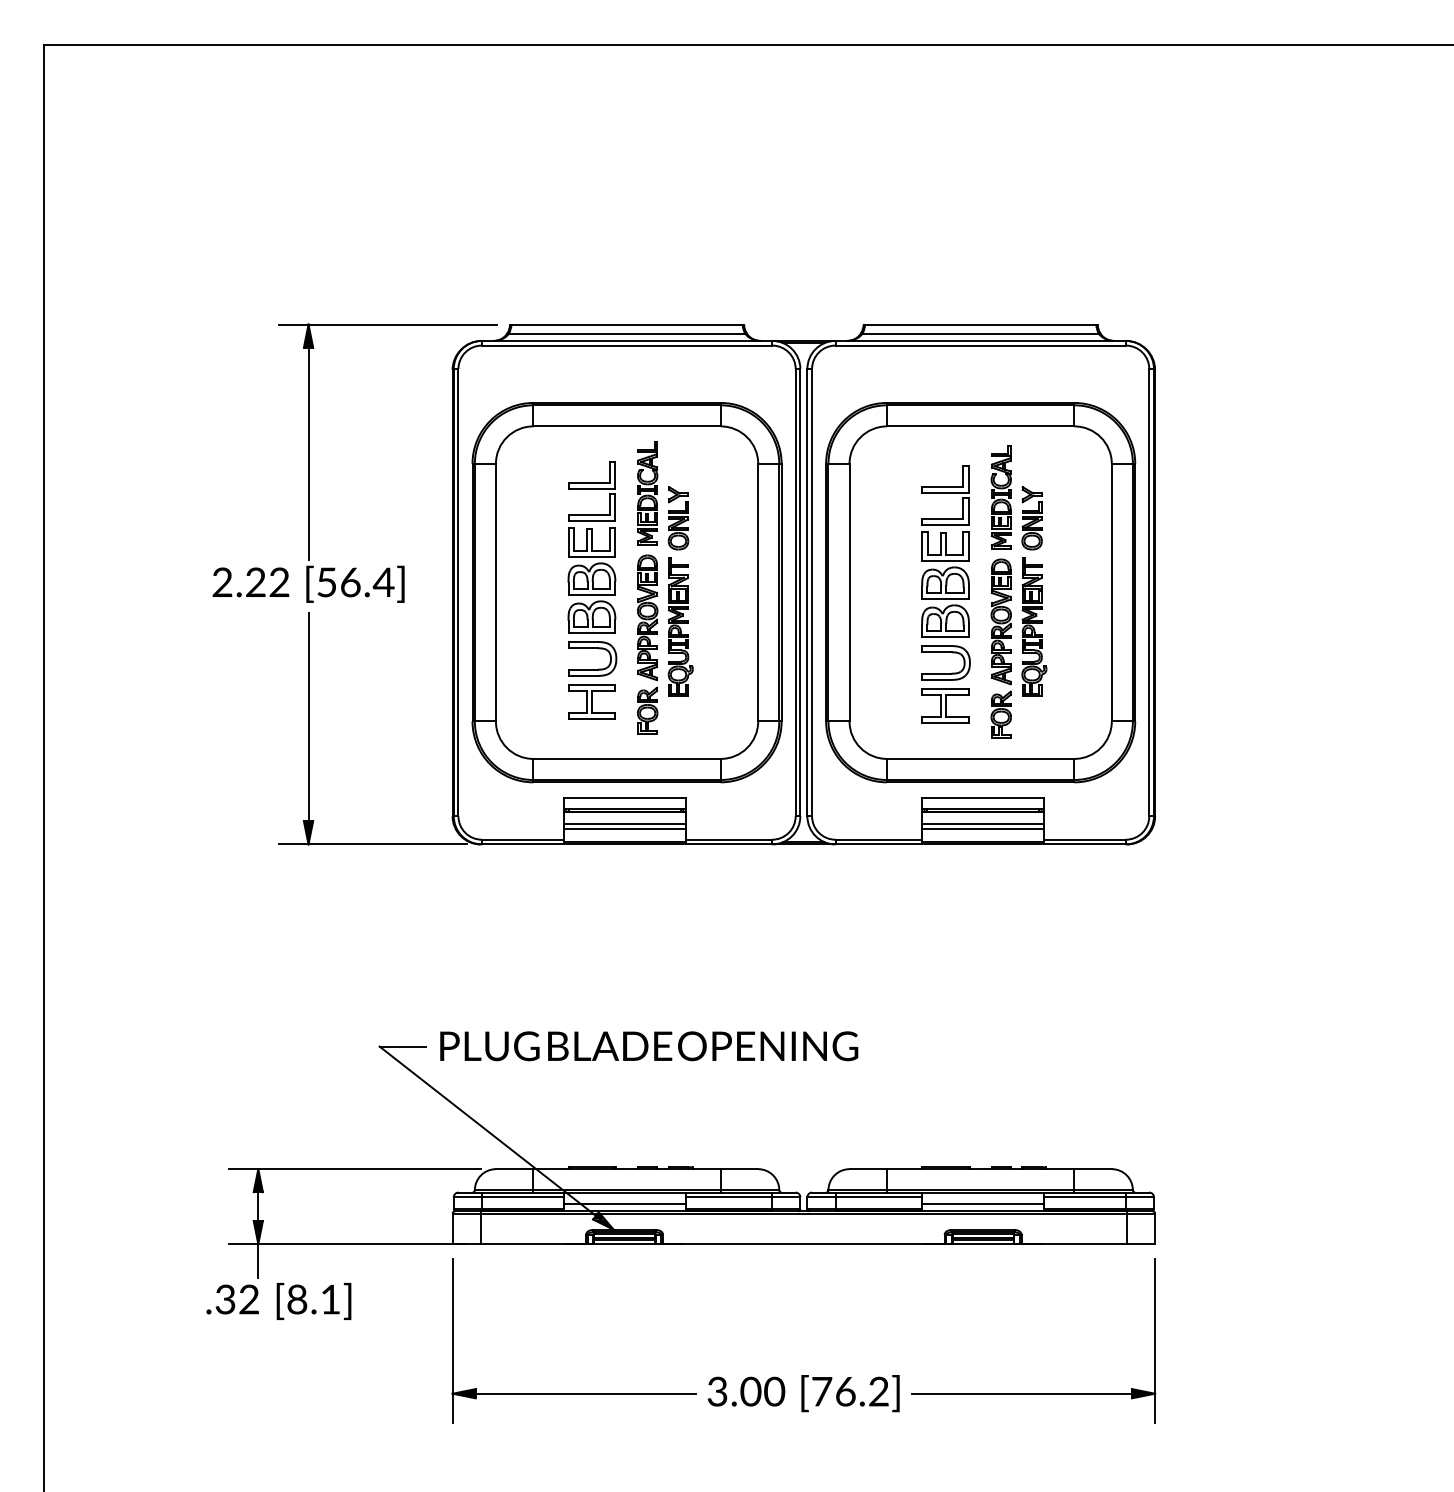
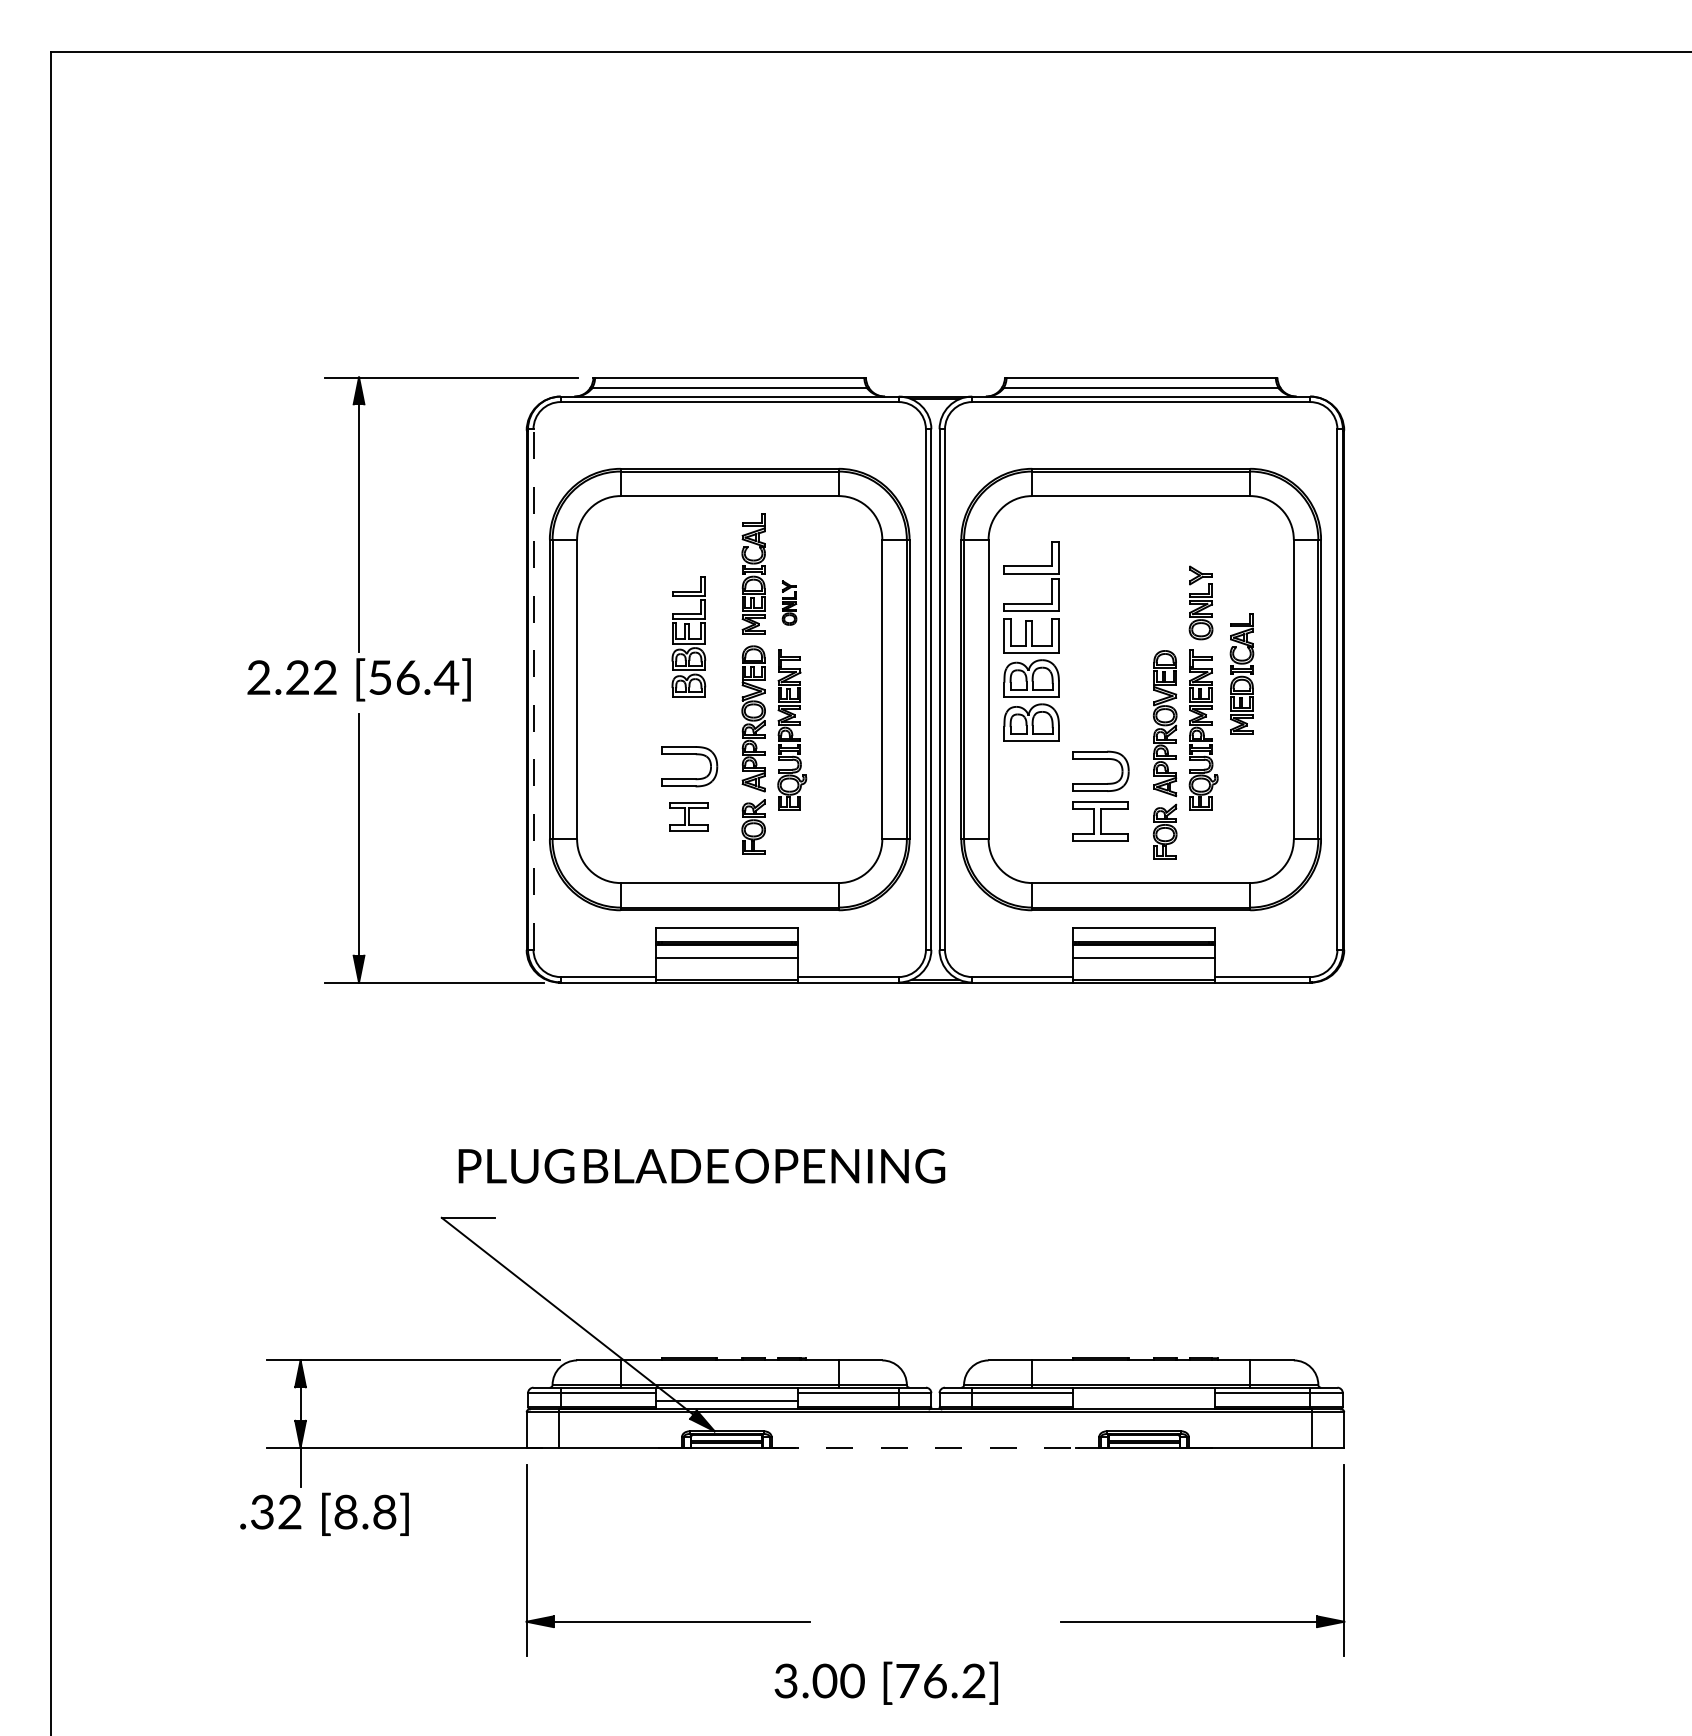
part: (1000, 497) -> (1241, 674), moved
part: (678, 518) -> (789, 603), size x0.6
part: (591, 547) -> (688, 637), size x0.6
part: (945, 551) -> (1031, 641), moved
line: (458, 592) -> (533, 689), solid -> dashed
part: (591, 701) -> (688, 816), size x0.7
line: (624, 828) -> (726, 964), removed
line: (982, 828) -> (1143, 964), removed
text: (649, 1046) -> (702, 1166), moved
line: (982, 1204) -> (1143, 1401), removed
line: (803, 1244) -> (935, 1448), solid -> dashed
text: (330, 1299) -> (384, 1512), [8.1] -> [8.8]
text: (803, 1393) -> (886, 1683), moved

